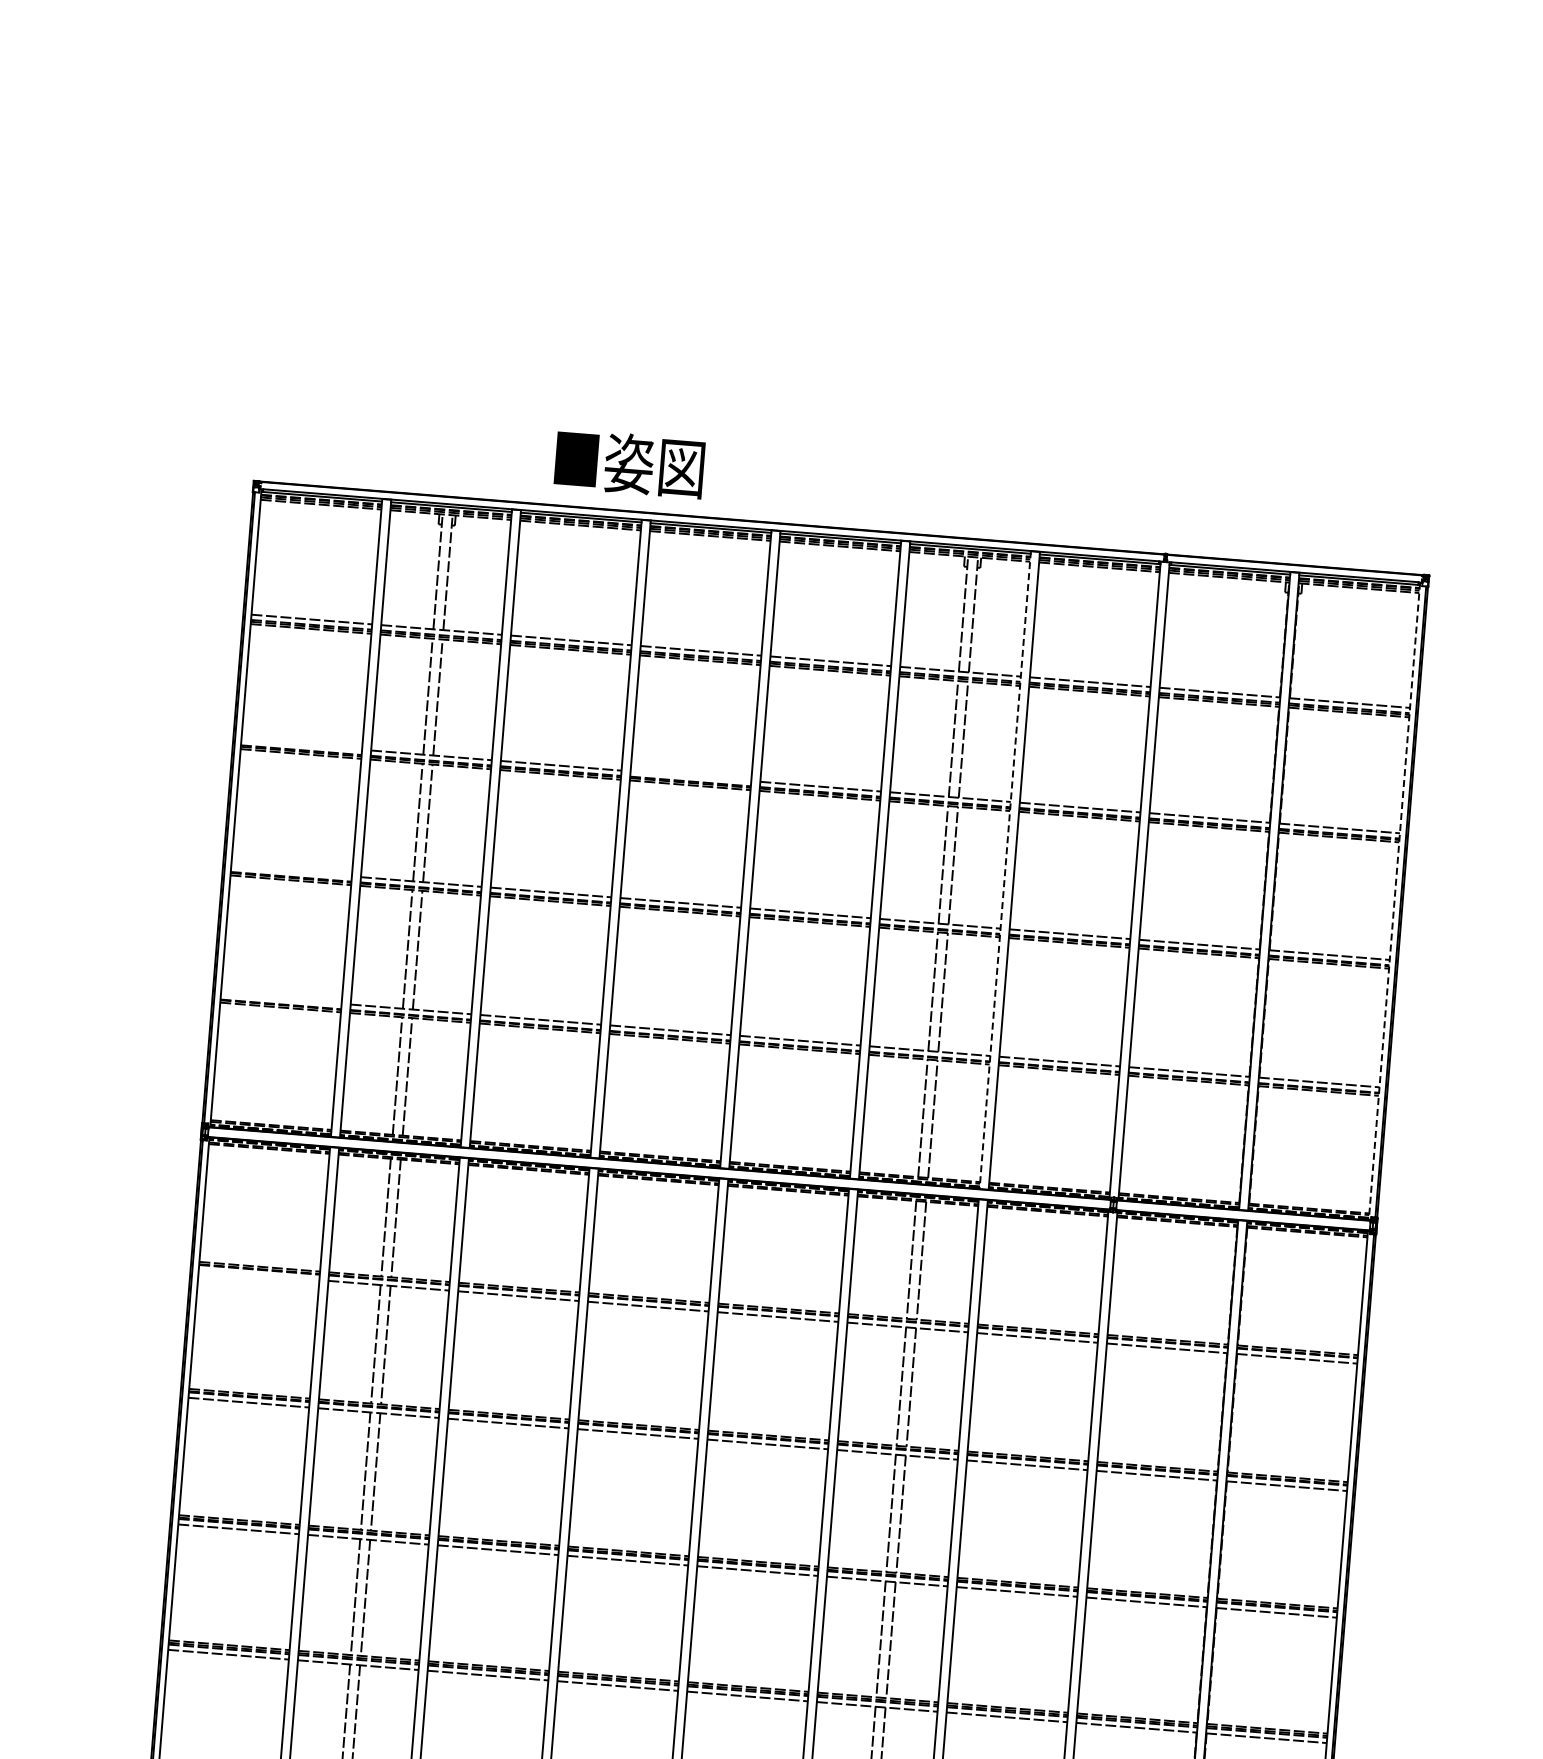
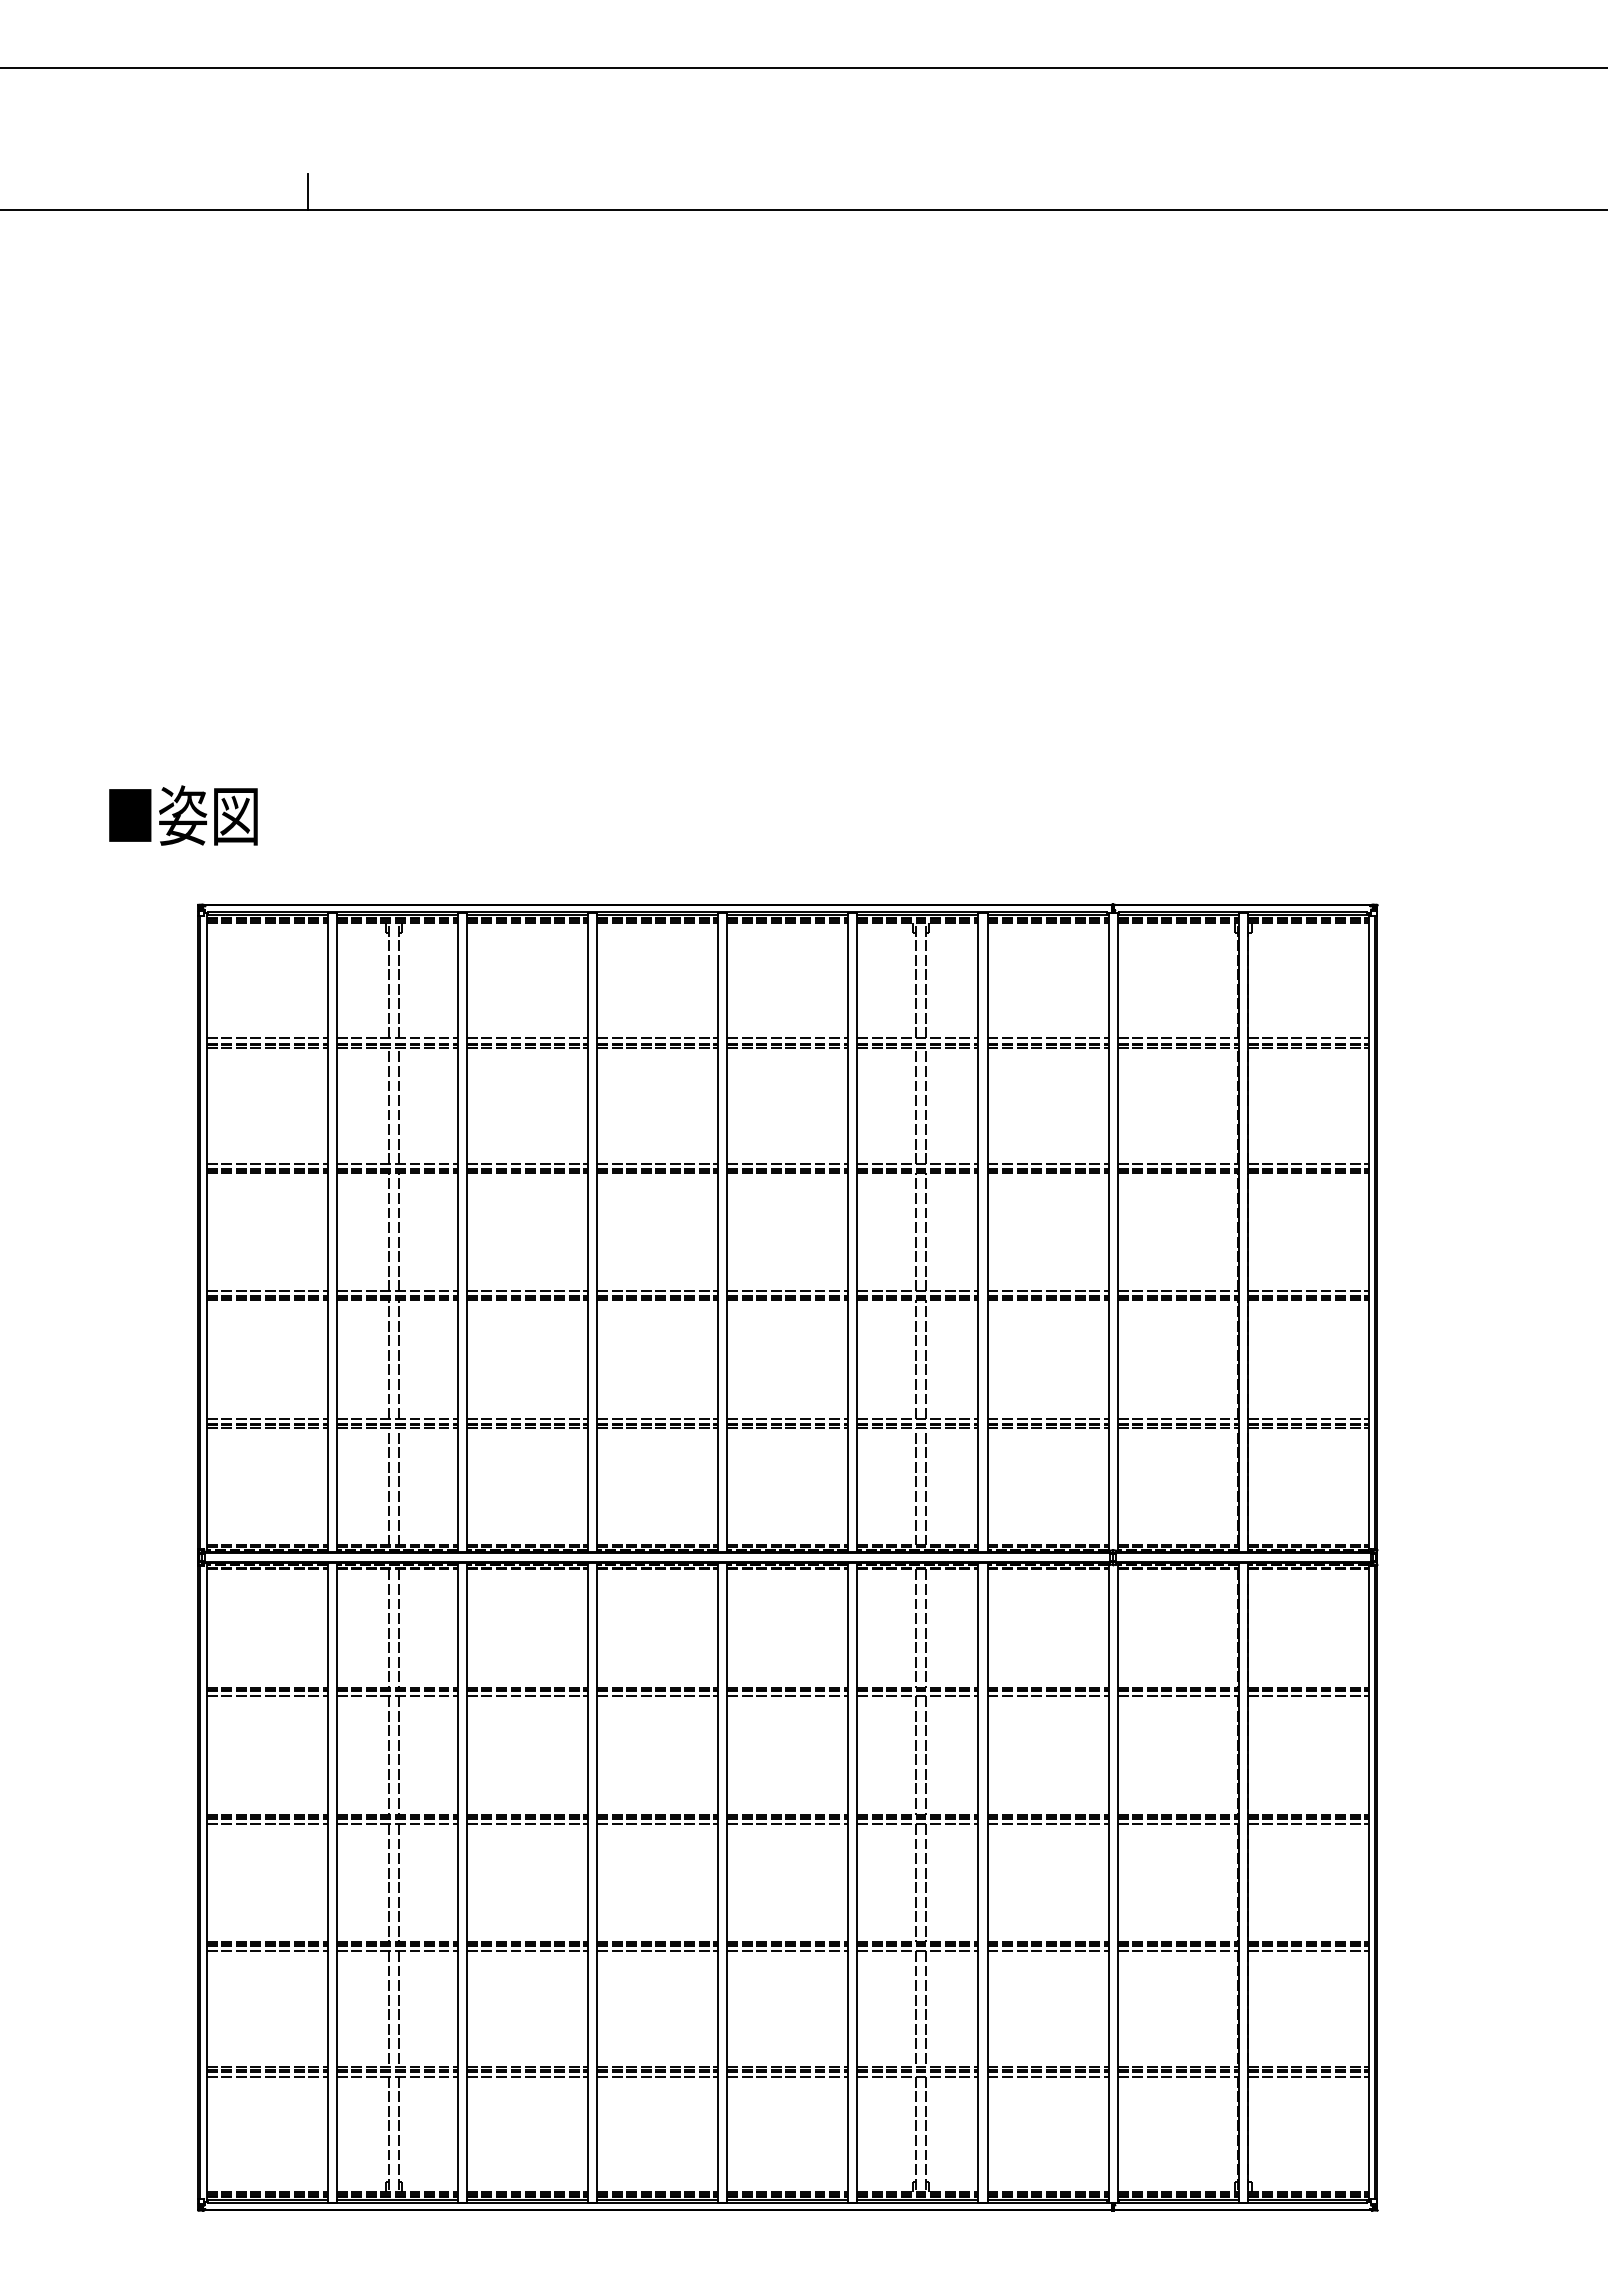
text: (629, 463) -> (183, 815), moved
line: (301, 745) -> (266, 1164), added
line: (690, 776) -> (657, 1164), added
line: (1005, 870) -> (978, 1232), dashed -> solid
line: (290, 871) -> (266, 1291), added
line: (1394, 901) -> (1368, 1232), dashed -> solid
line: (280, 998) -> (266, 1418), added
line: (258, 1275) -> (266, 1696), added

